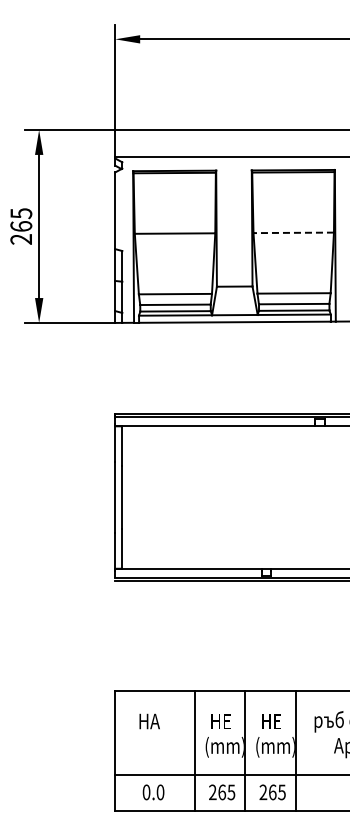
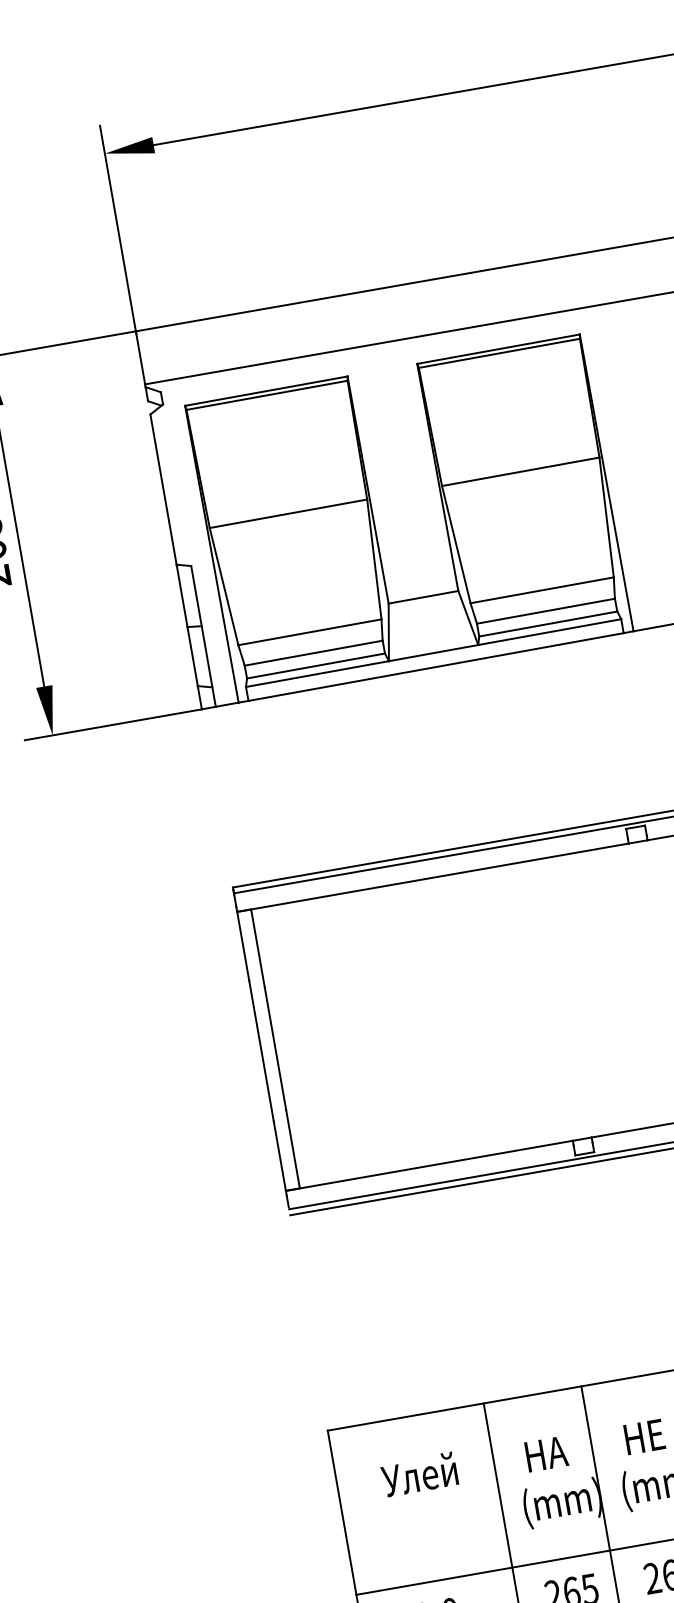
line: (293, 232) -> (520, 471), dashed -> solid
text: (156, 720) -> (418, 1474), HA -> Улей
text: (221, 721) -> (546, 1453), HE -> HA

